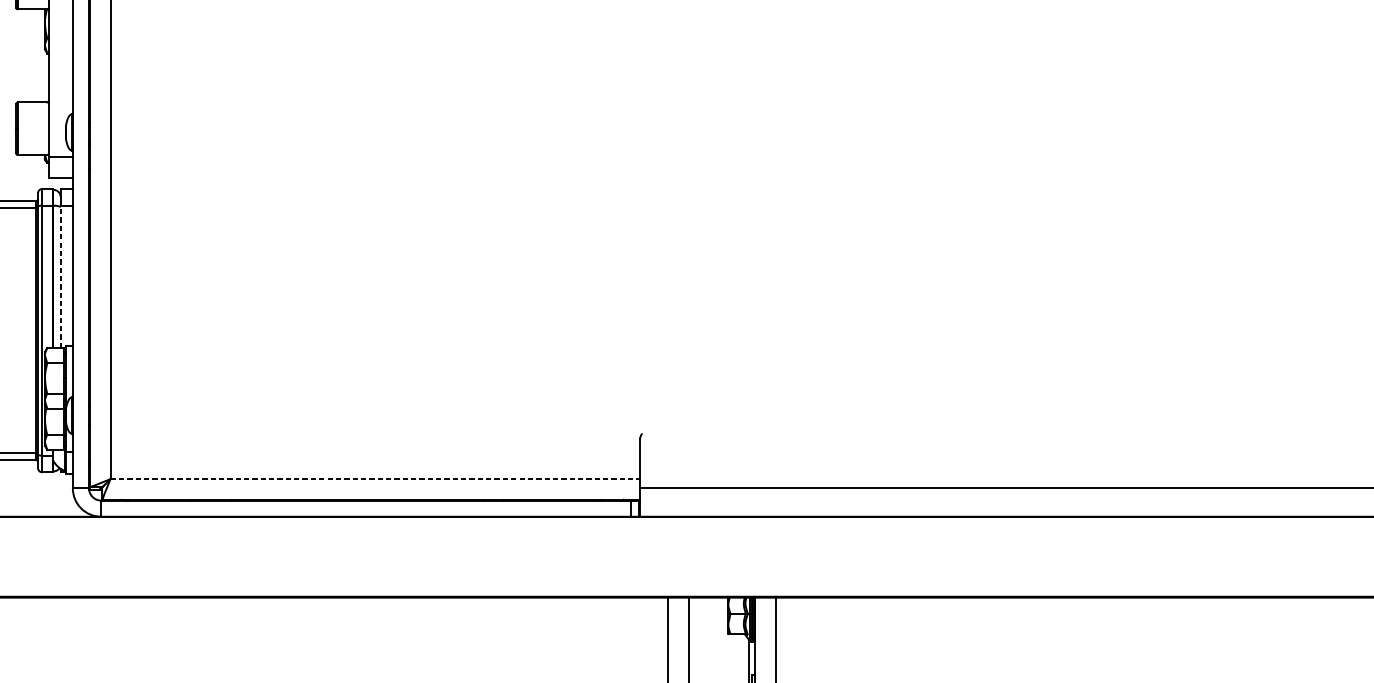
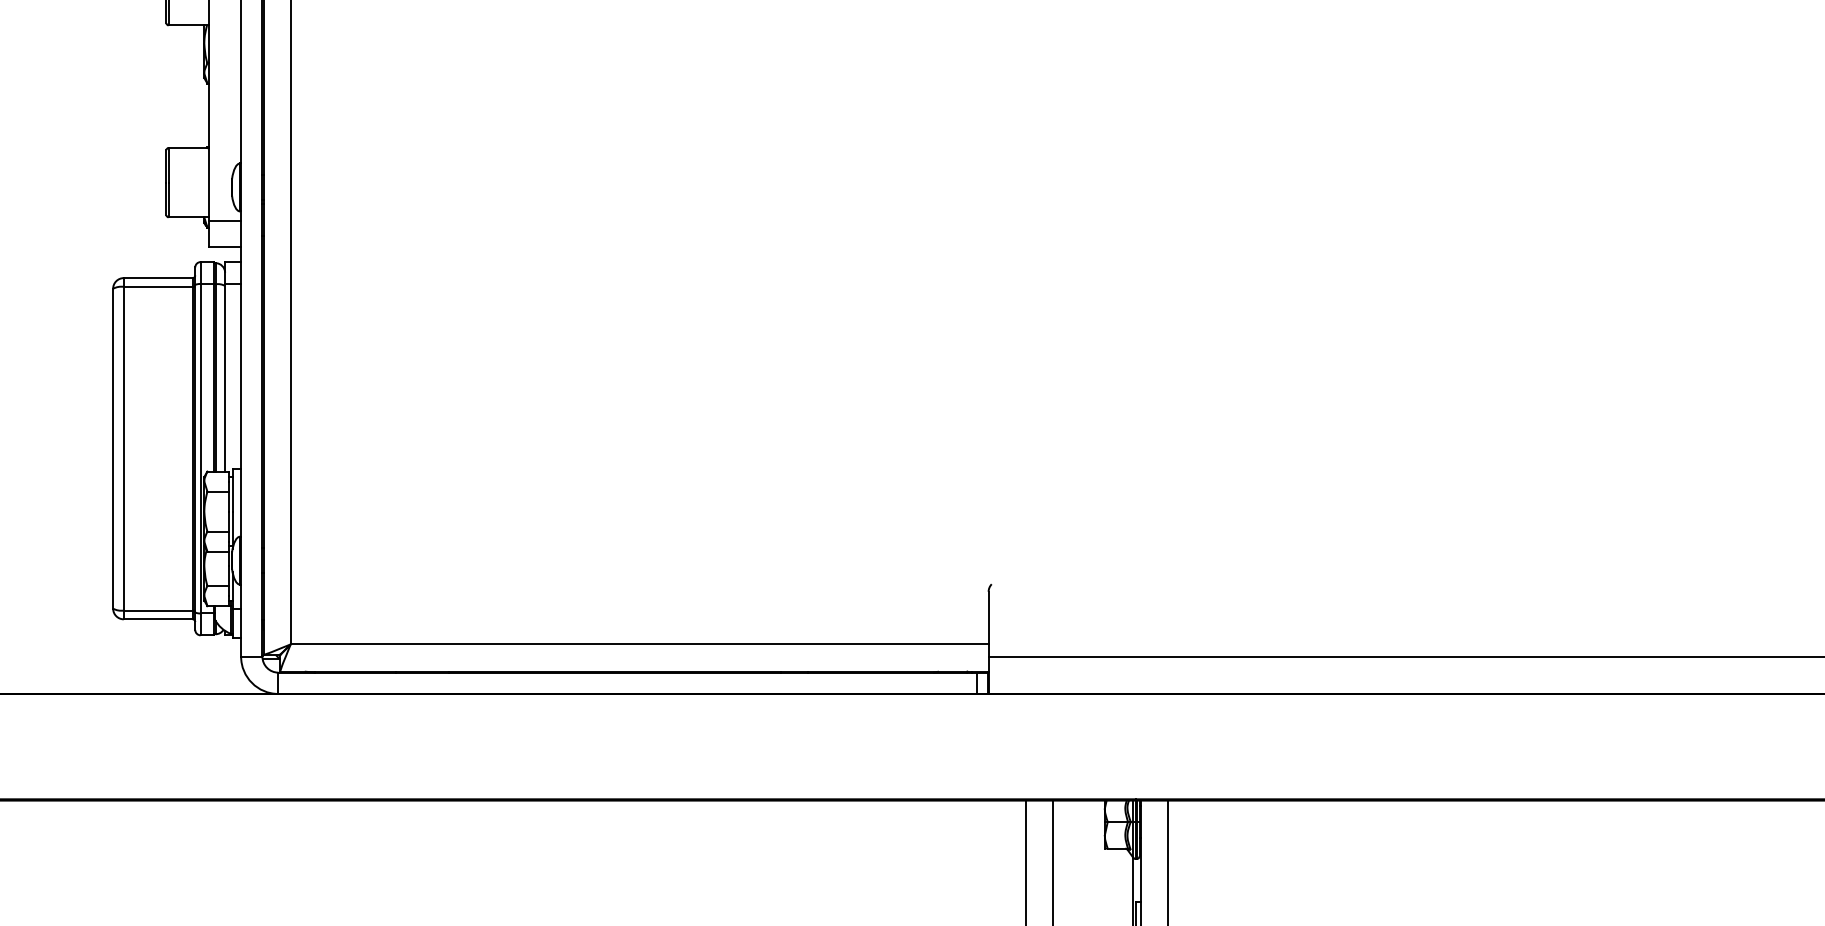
line: (61, 276) -> (225, 377), dashed -> solid
line: (375, 479) -> (639, 644), dashed -> solid

